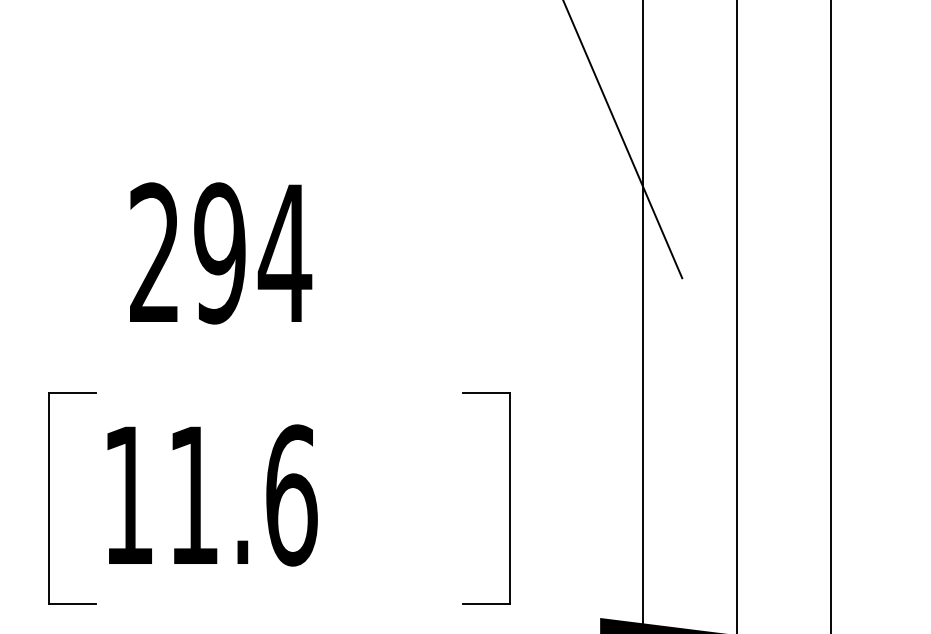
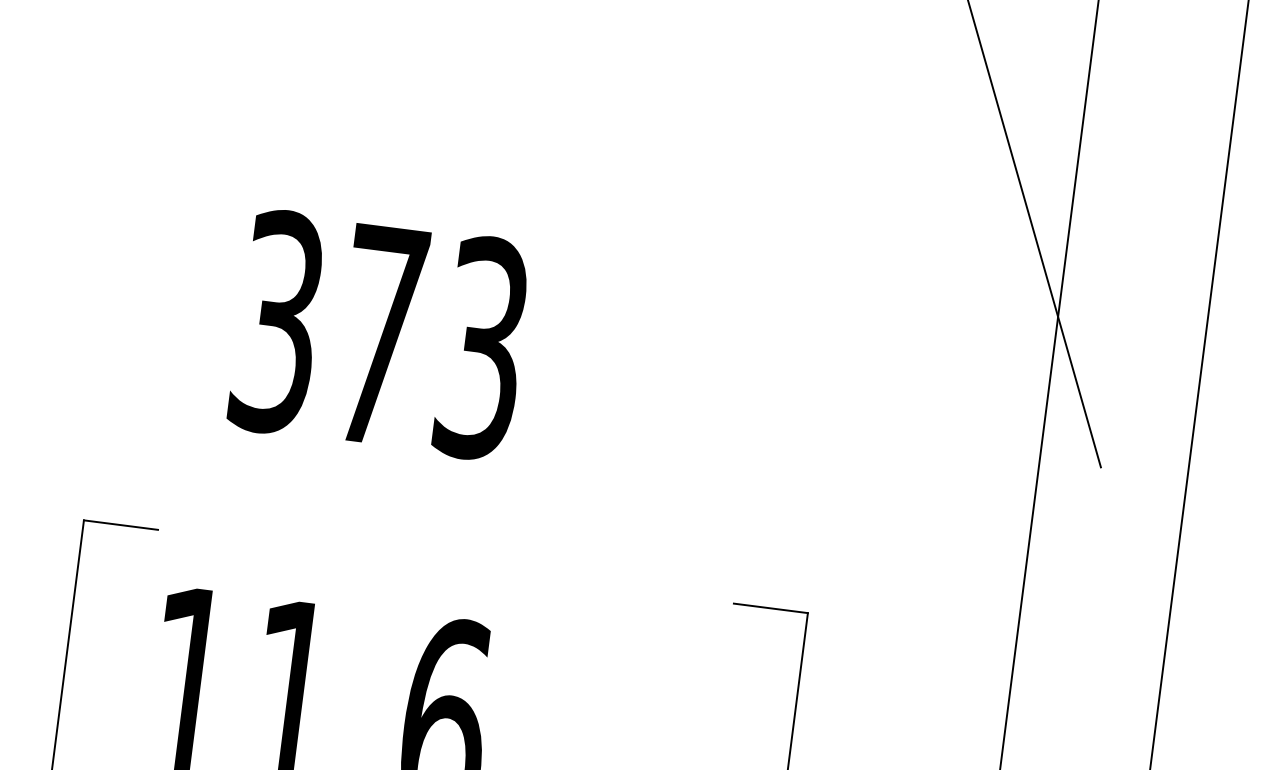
text: (221, 253) -> (382, 335), 294 -> 373

